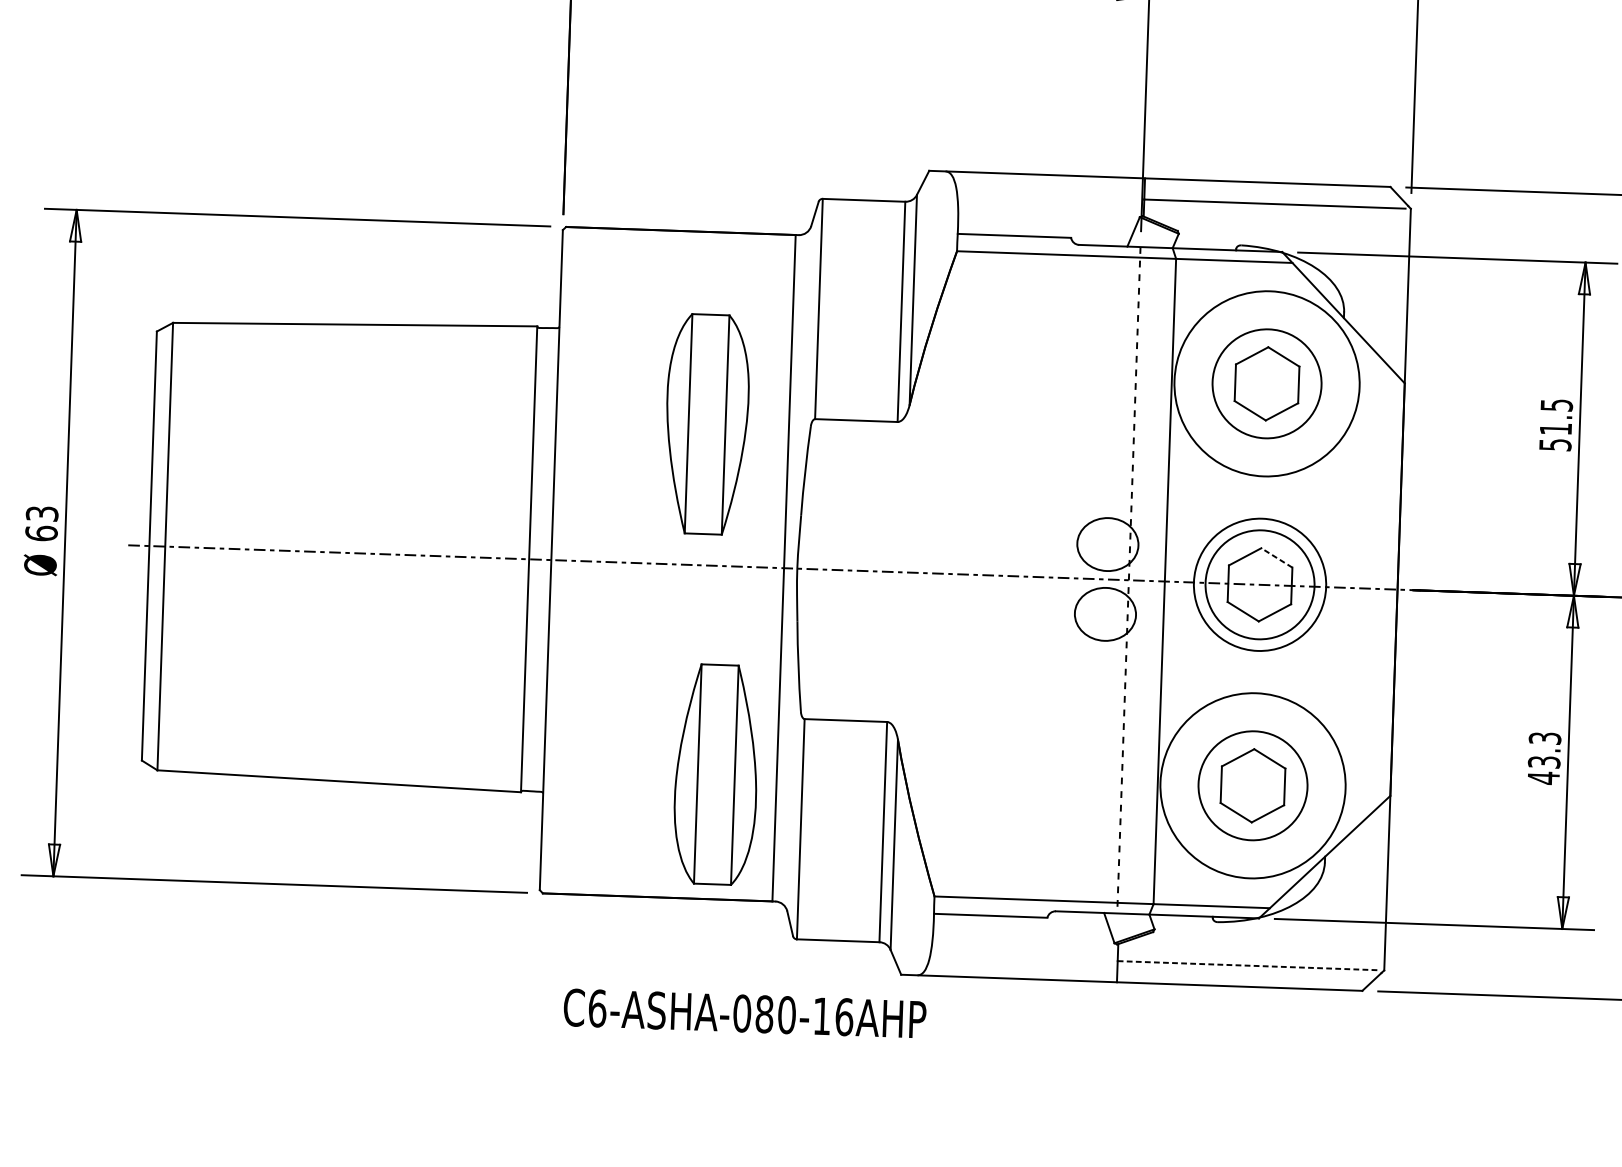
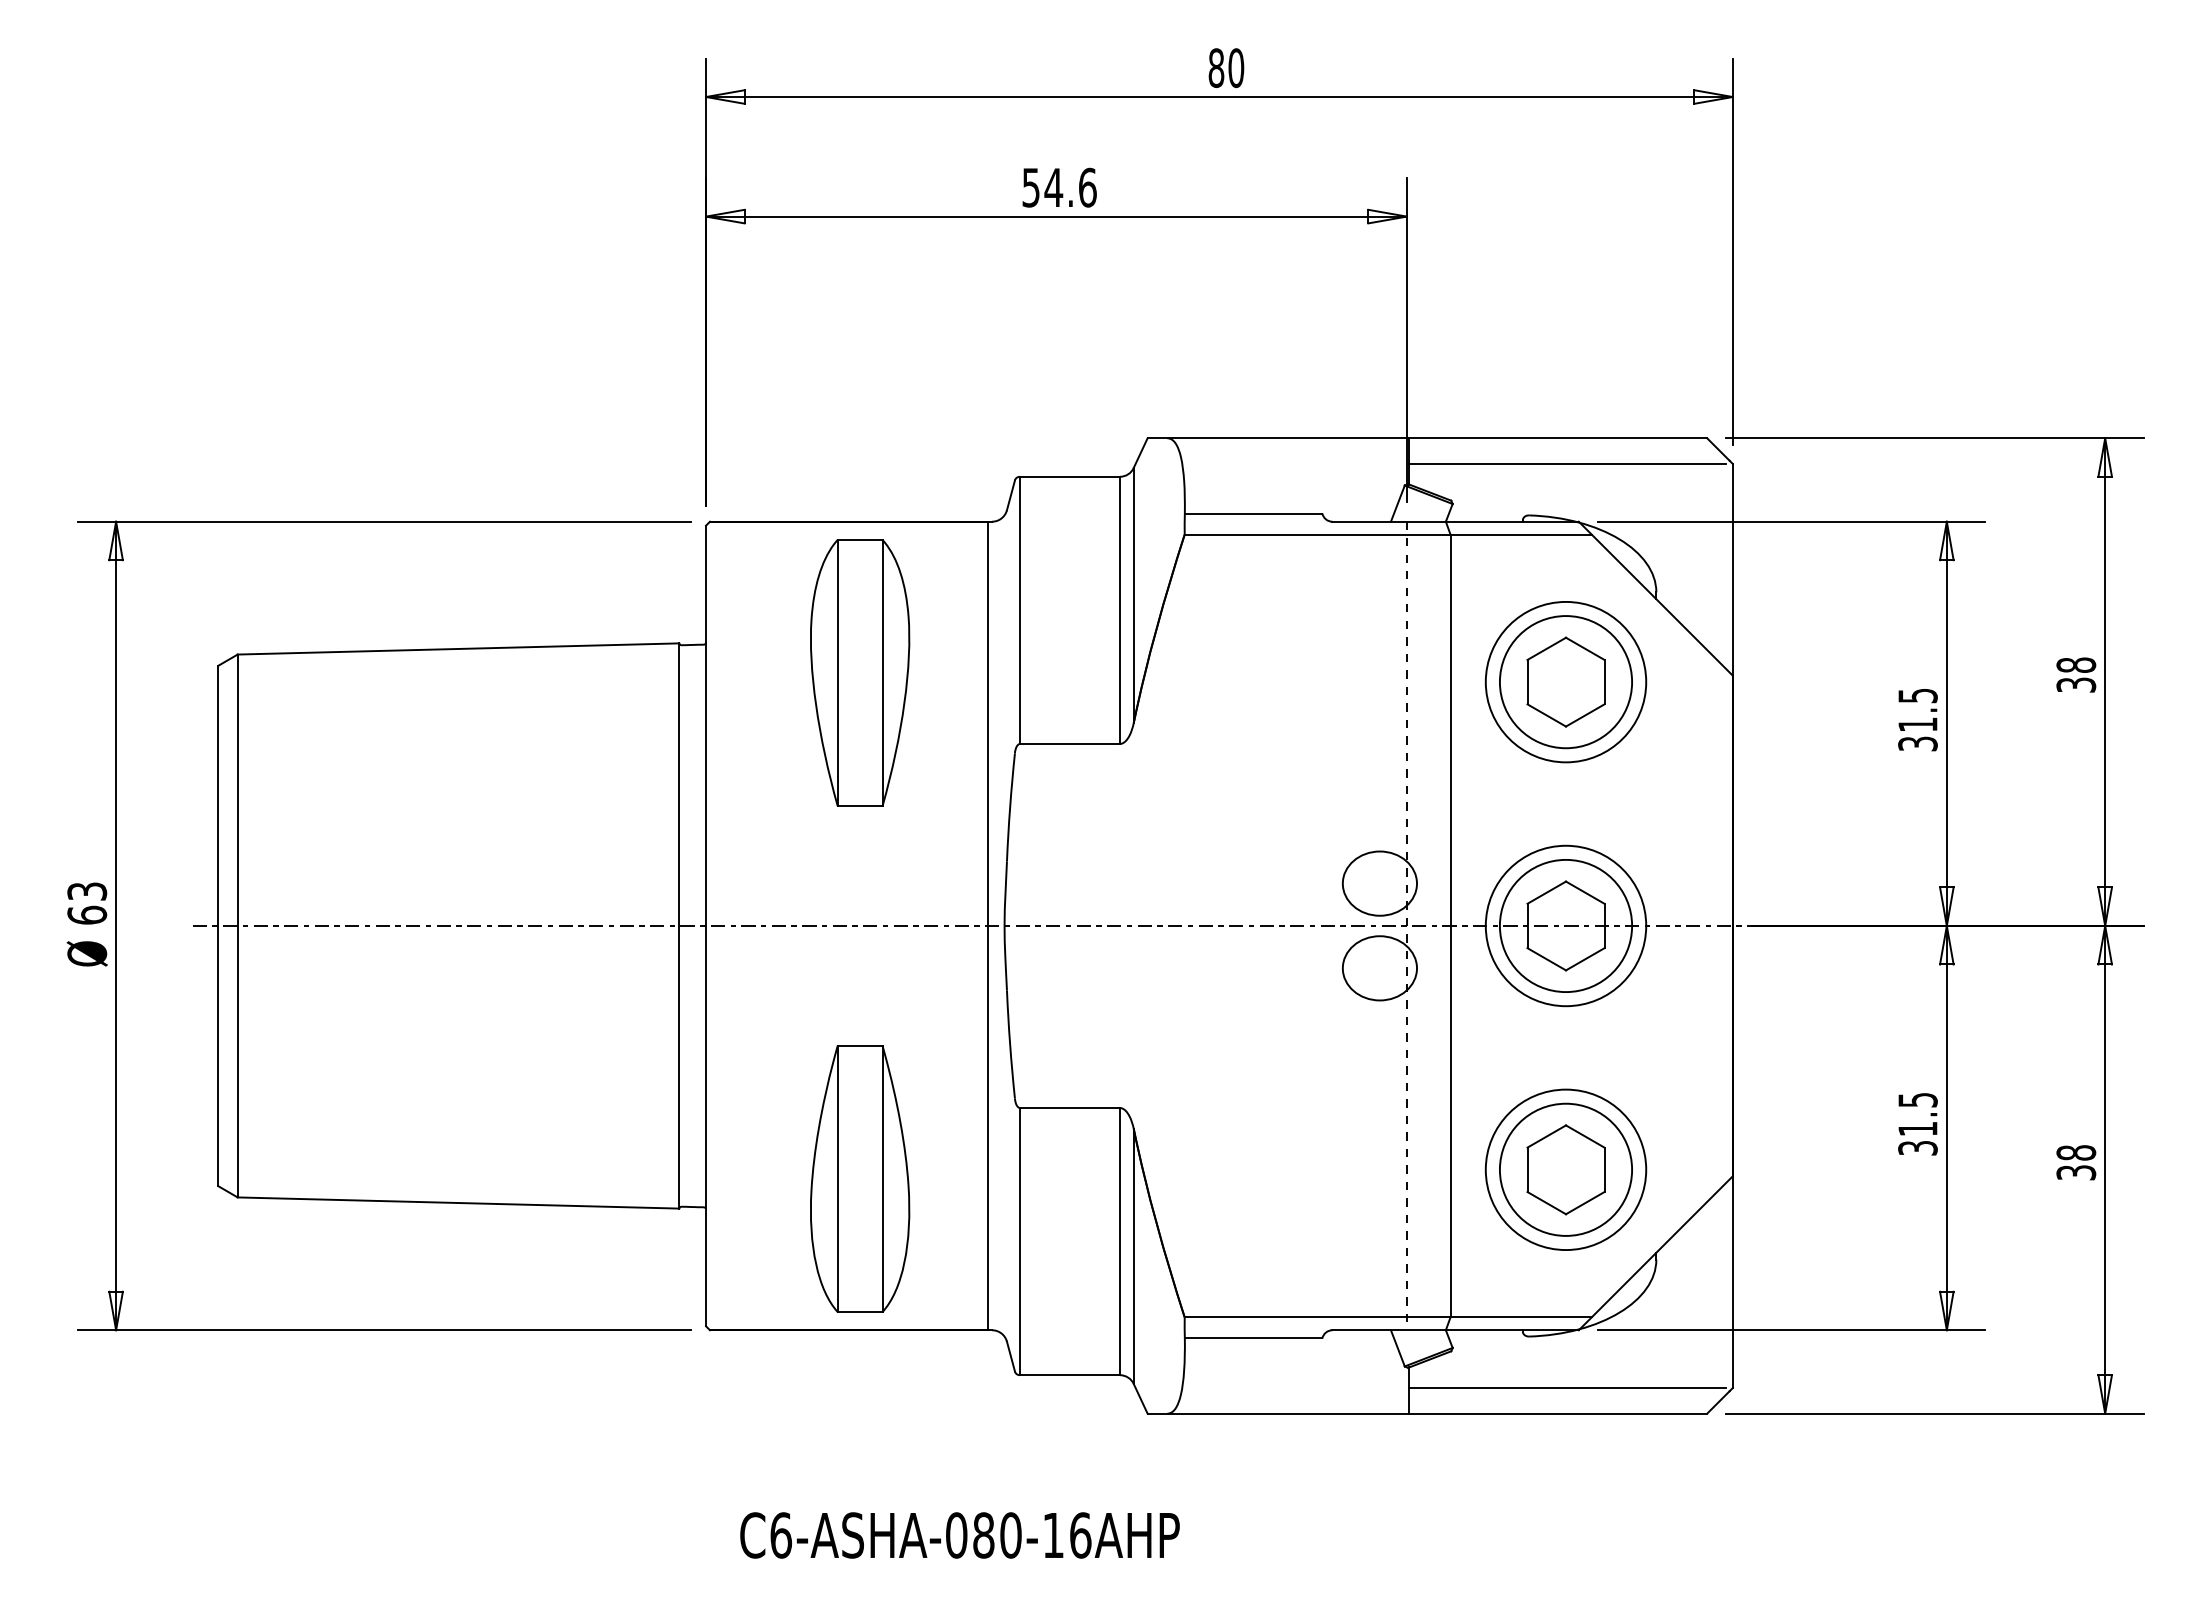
circle: (1266, 383) -> (1565, 681), size x0.71
part: (707, 424) -> (860, 672), moved
text: (1555, 444) -> (1917, 743), 51.5 -> 31.5
line: (1276, 557) -> (1584, 892), dashed -> solid
text: (1544, 758) -> (1917, 1124), 43.3 -> 31.5
part: (716, 774) -> (860, 1178), moved
circle: (1252, 785) -> (1565, 1169), size x0.71
line: (1248, 966) -> (1568, 1388), dashed -> solid
text: (744, 1013) -> (959, 1535), moved

